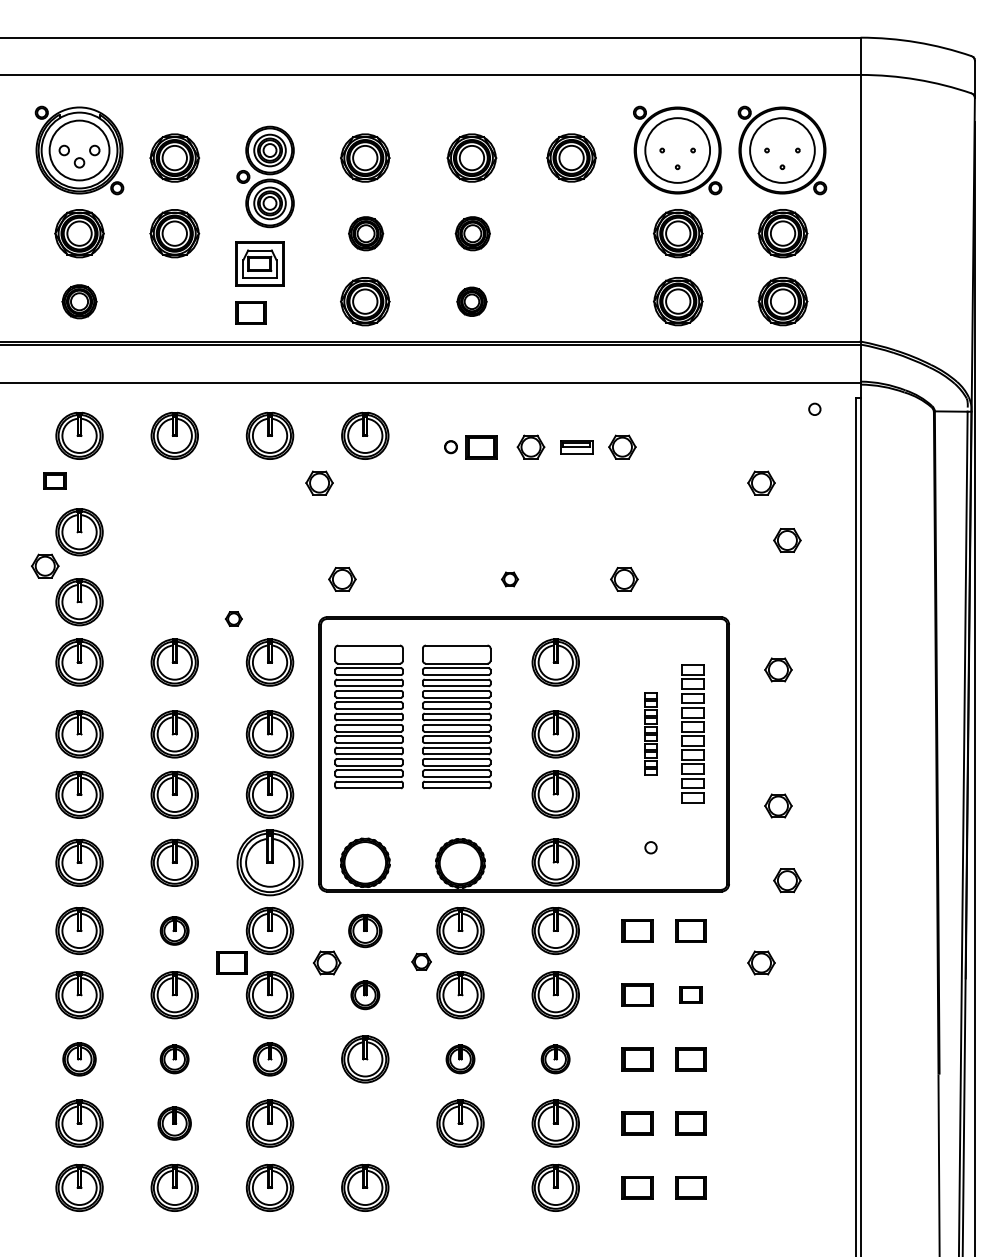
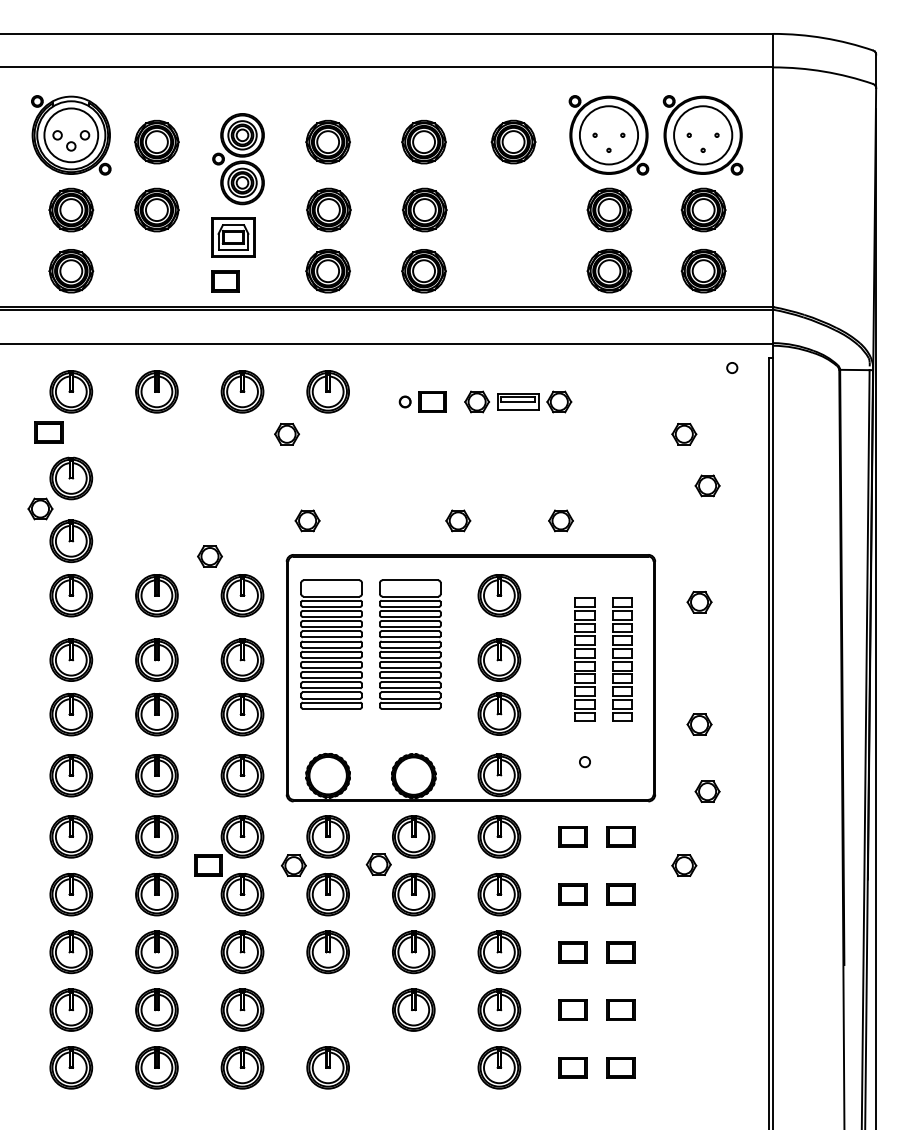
part: (365, 233) -> (328, 209), size x1.43
part: (472, 233) -> (424, 209), size x1.43
part: (79, 301) -> (71, 271), size x1.43
part: (471, 301) -> (423, 271), size x1.67
part: (576, 447) -> (518, 402), size x1.43
part: (54, 481) -> (48, 432), size x1.43
part: (509, 579) -> (457, 520), size x1.67
part: (233, 618) -> (209, 556), size x1.67
part: (650, 733) -> (584, 659), size x1.67
part: (269, 862) -> (242, 775), size x0.71
part: (174, 930) -> (156, 836), size x1.67
part: (365, 930) -> (328, 836), size x1.43
part: (421, 961) -> (378, 864), size x1.43
part: (690, 994) -> (620, 893), size x1.43
part: (365, 995) -> (328, 894), size x1.67
part: (79, 1059) -> (71, 952), size x1.43
part: (174, 1059) -> (156, 952), size x1.67
part: (269, 1059) -> (242, 952), size x1.43
part: (460, 1059) -> (413, 952), size x1.67
part: (555, 1059) -> (499, 952), size x1.67
part: (174, 1123) -> (156, 1009), size x1.43

